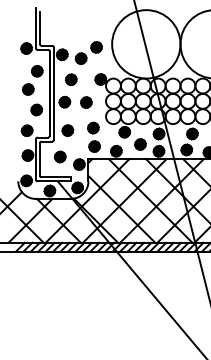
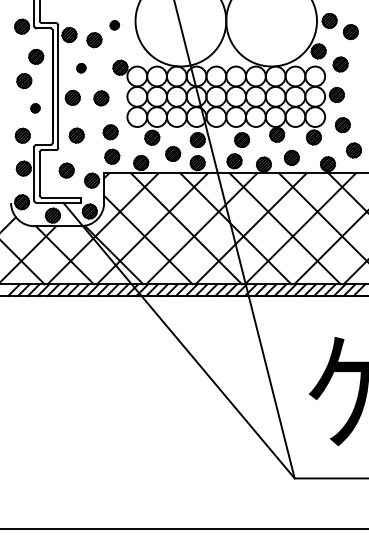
part: (96, 47) -> (114, 25), size x0.6
part: (71, 80) -> (81, 68), size x0.6
part: (36, 110) -> (35, 108), size x0.6

